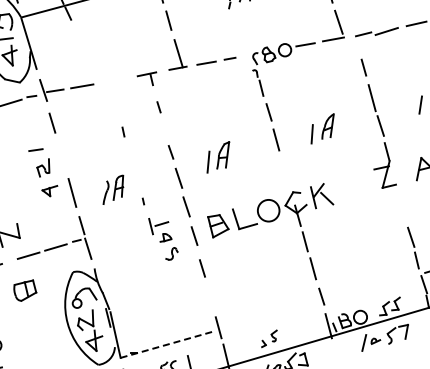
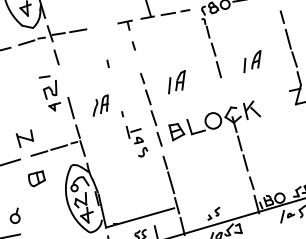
part: (42, 167) -> (49, 89), size x1.43
line: (210, 295) -> (171, 182), added
line: (167, 344) -> (140, 217), dashed -> solid

